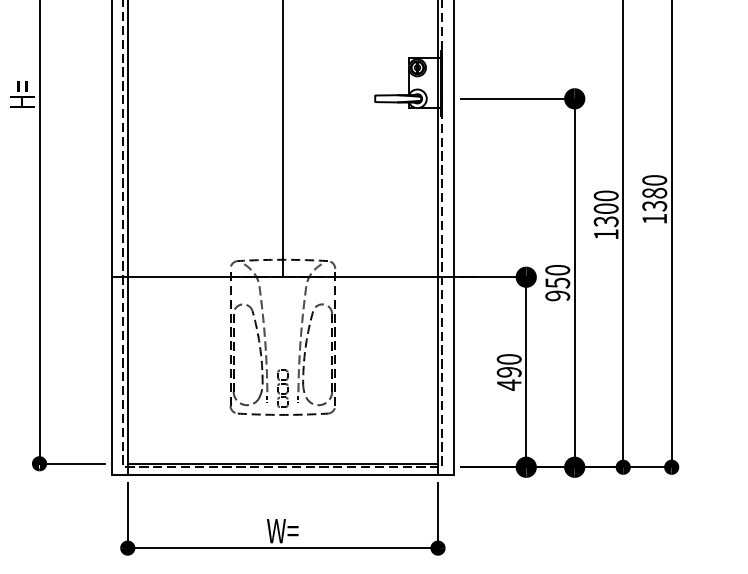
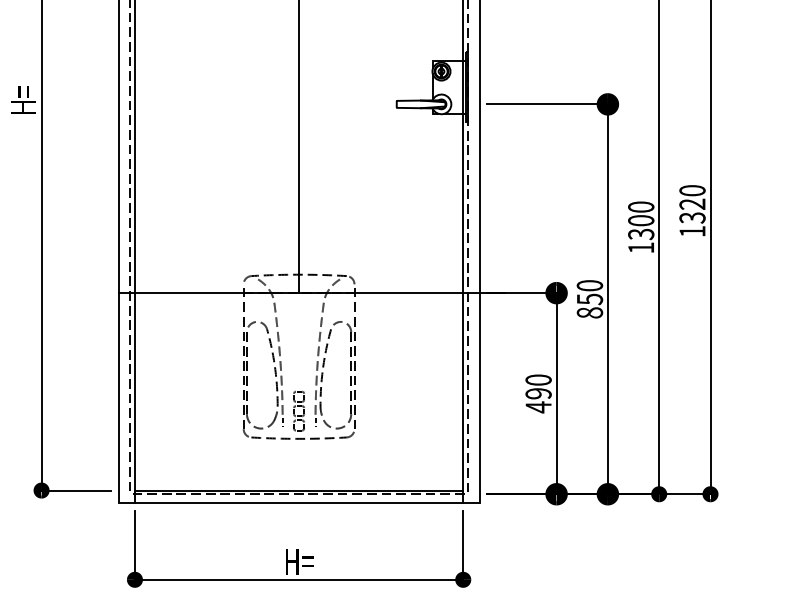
text: (654, 192) -> (692, 203), 1380 -> 1320
text: (557, 295) -> (589, 312), 950 -> 850
text: (282, 531) -> (298, 562), W= -> H=

